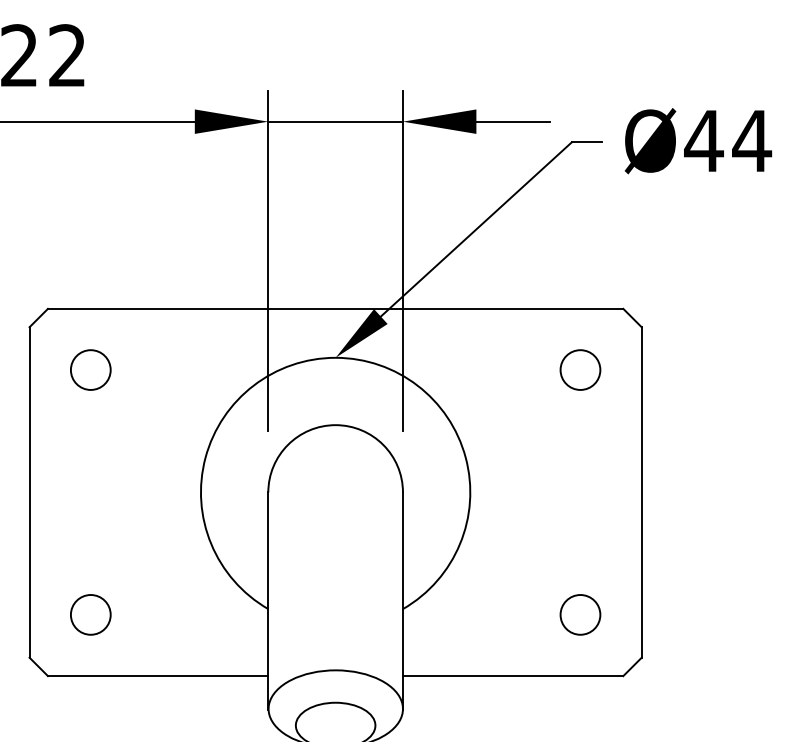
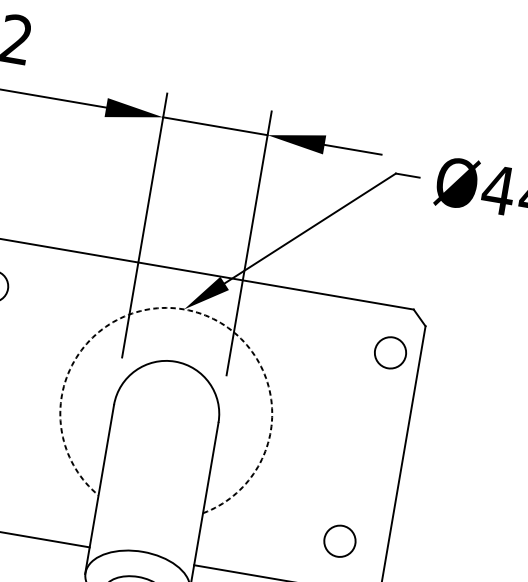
arc: (335, 357) -> (184, 309), solid -> dashed
circle: (580, 369) -> (390, 352), moved

